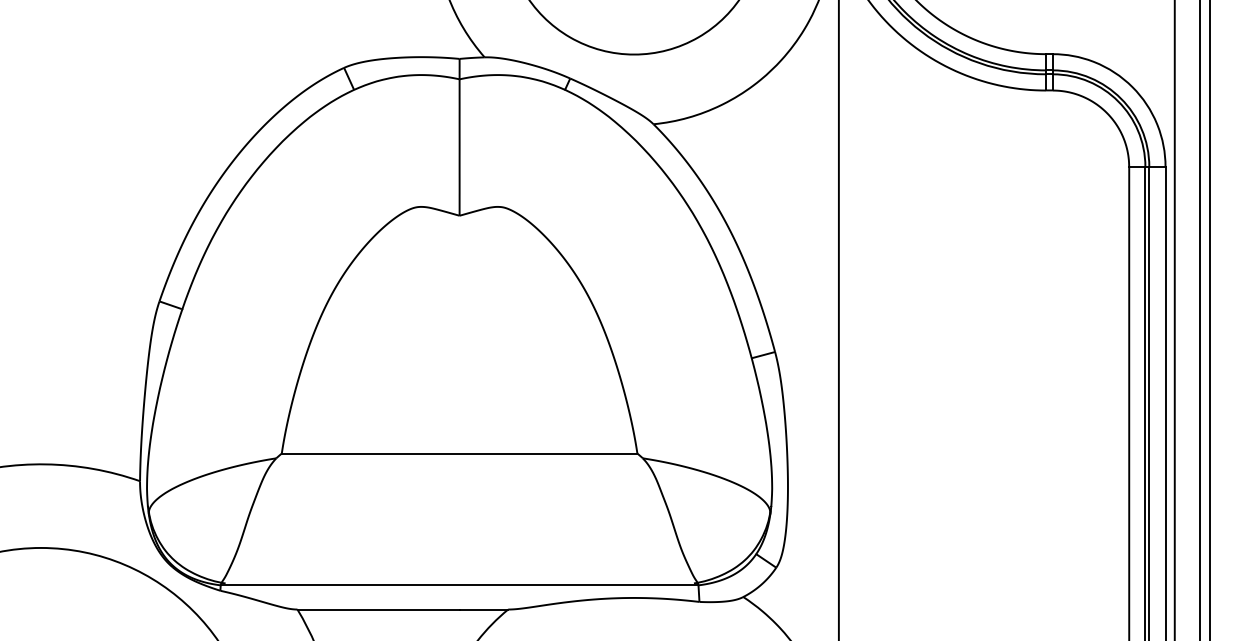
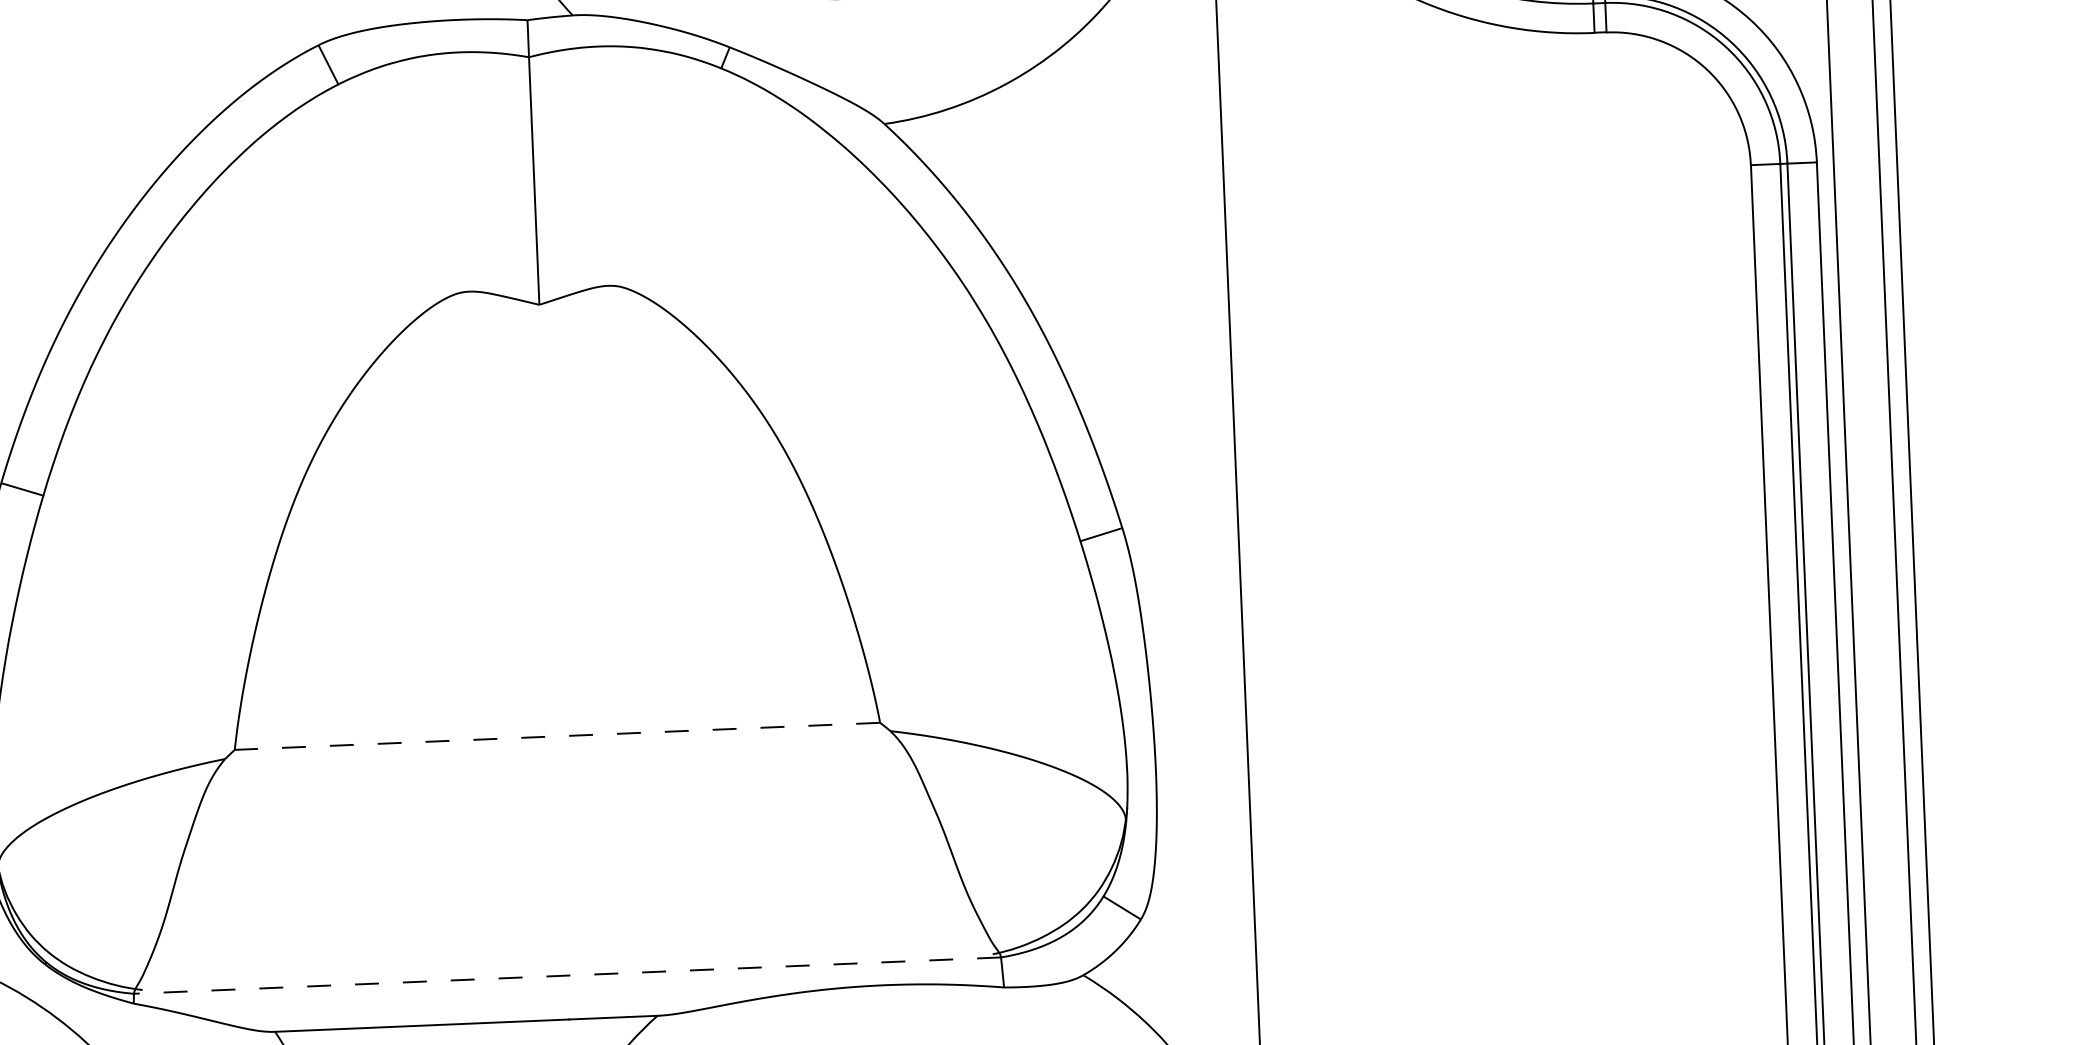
line: (459, 453) -> (557, 736), solid -> dashed
line: (459, 585) -> (567, 975), solid -> dashed

